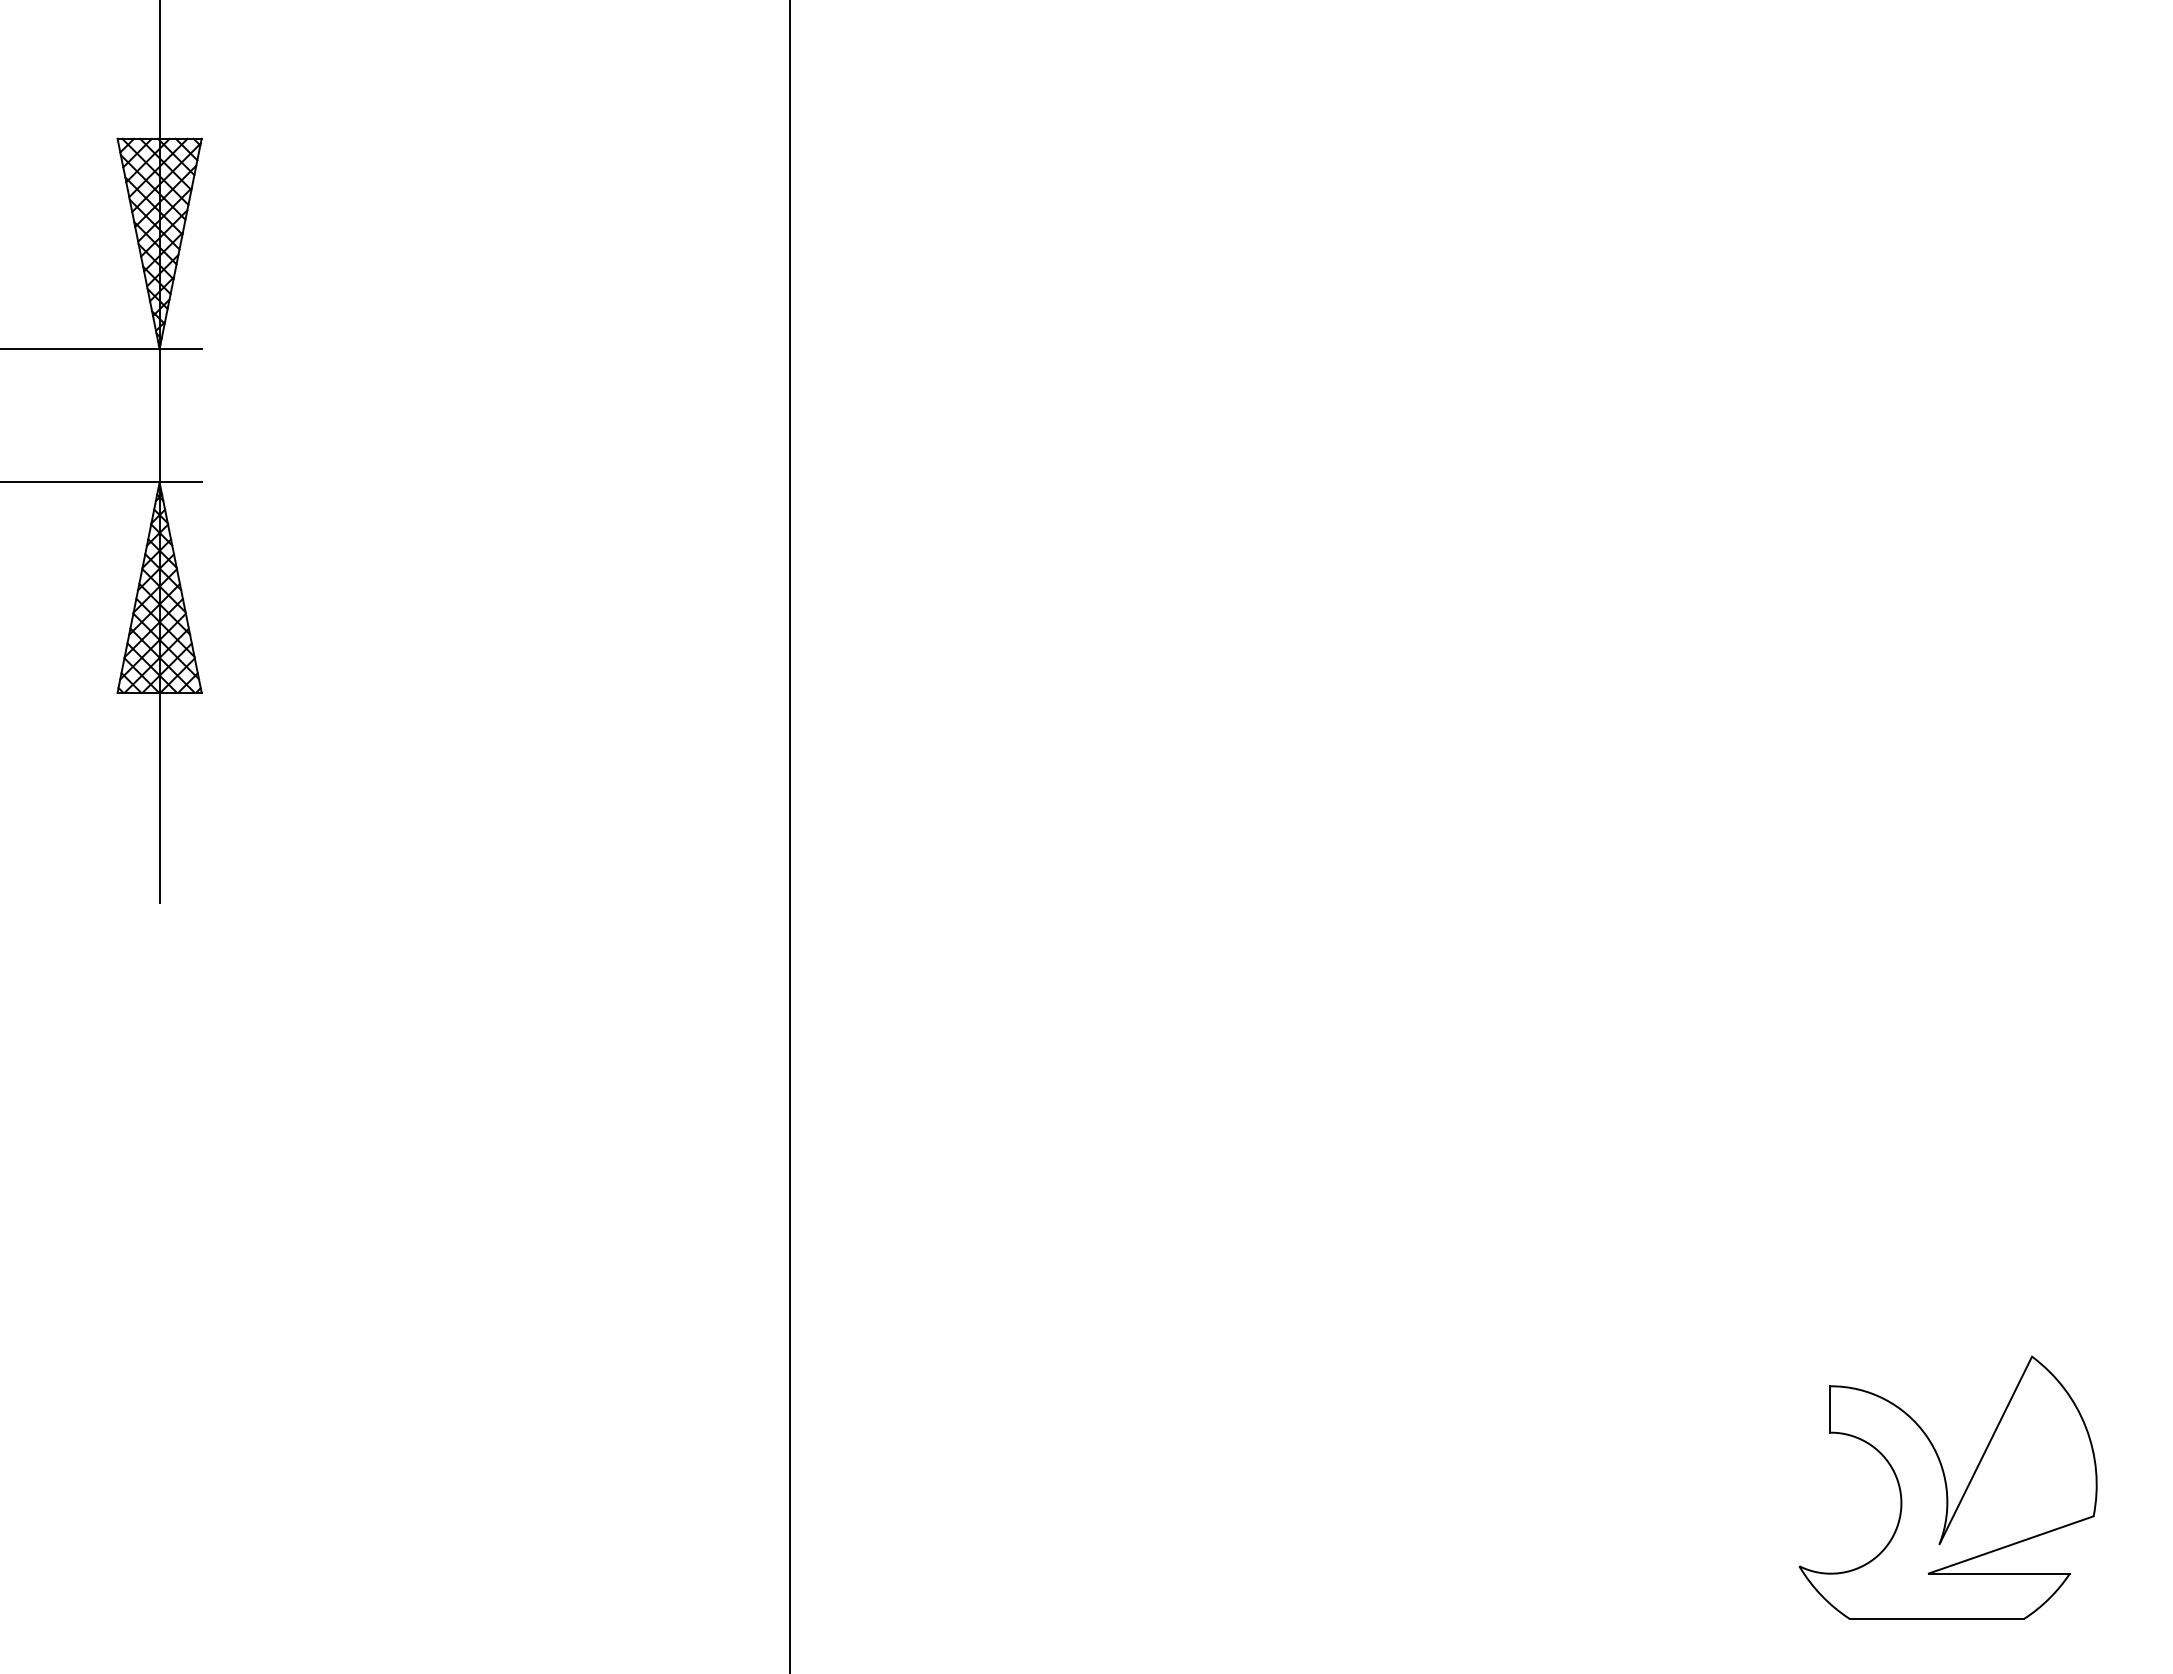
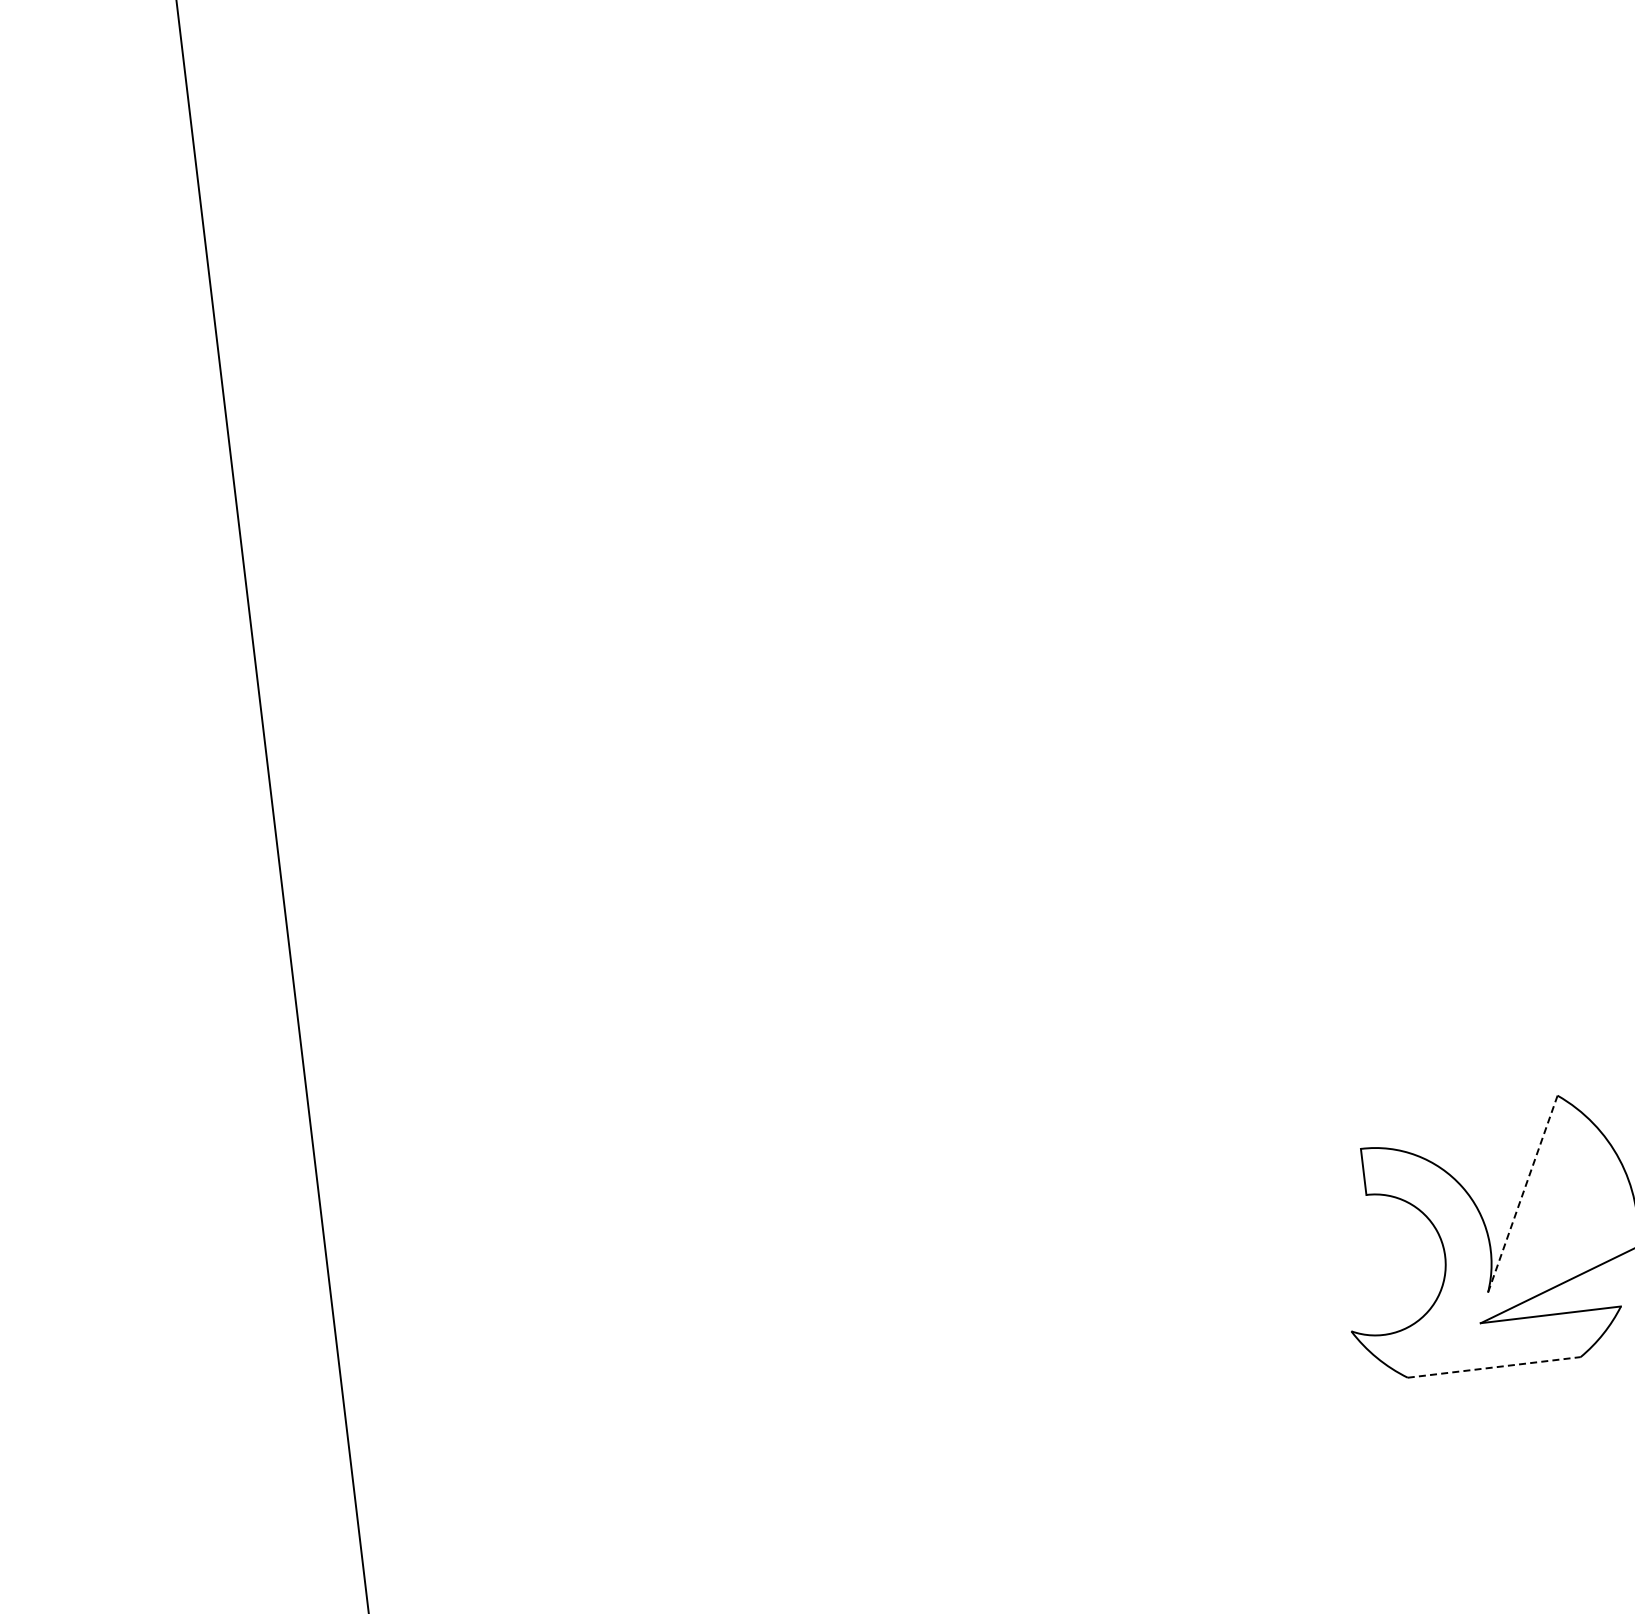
line: (1985, 1450) -> (1522, 1194), solid -> dashed
line: (1937, 1619) -> (1494, 1367), solid -> dashed

